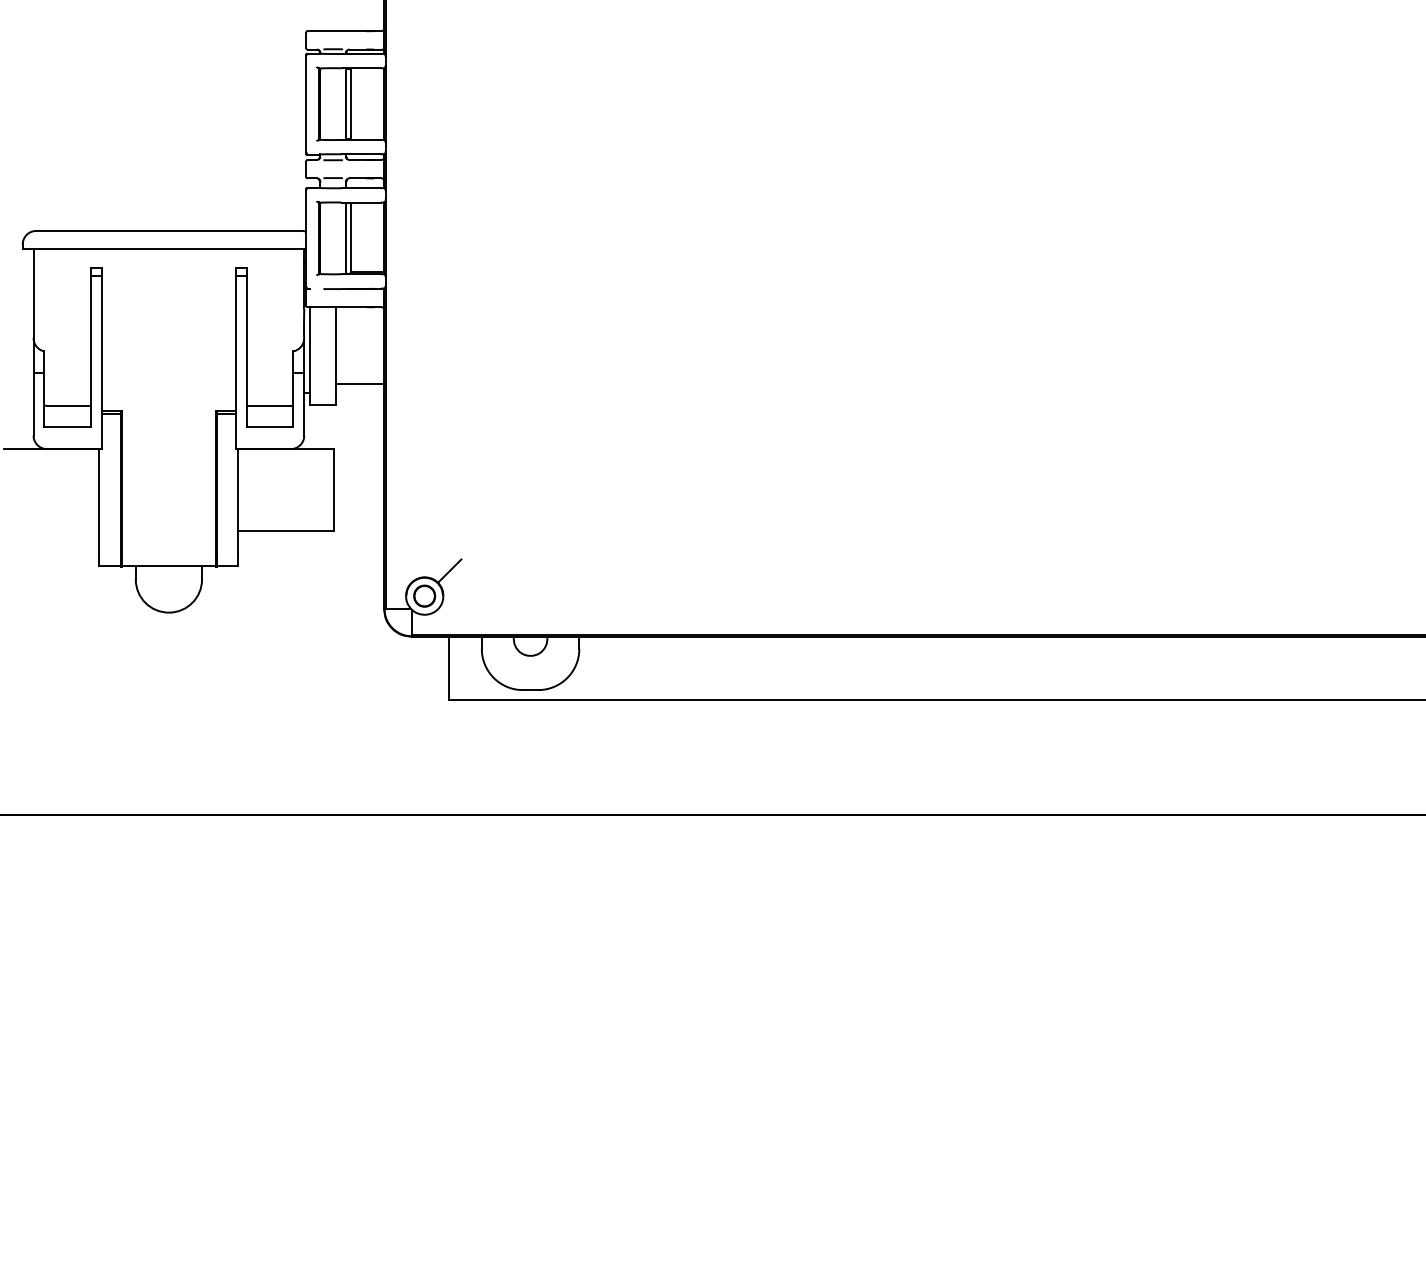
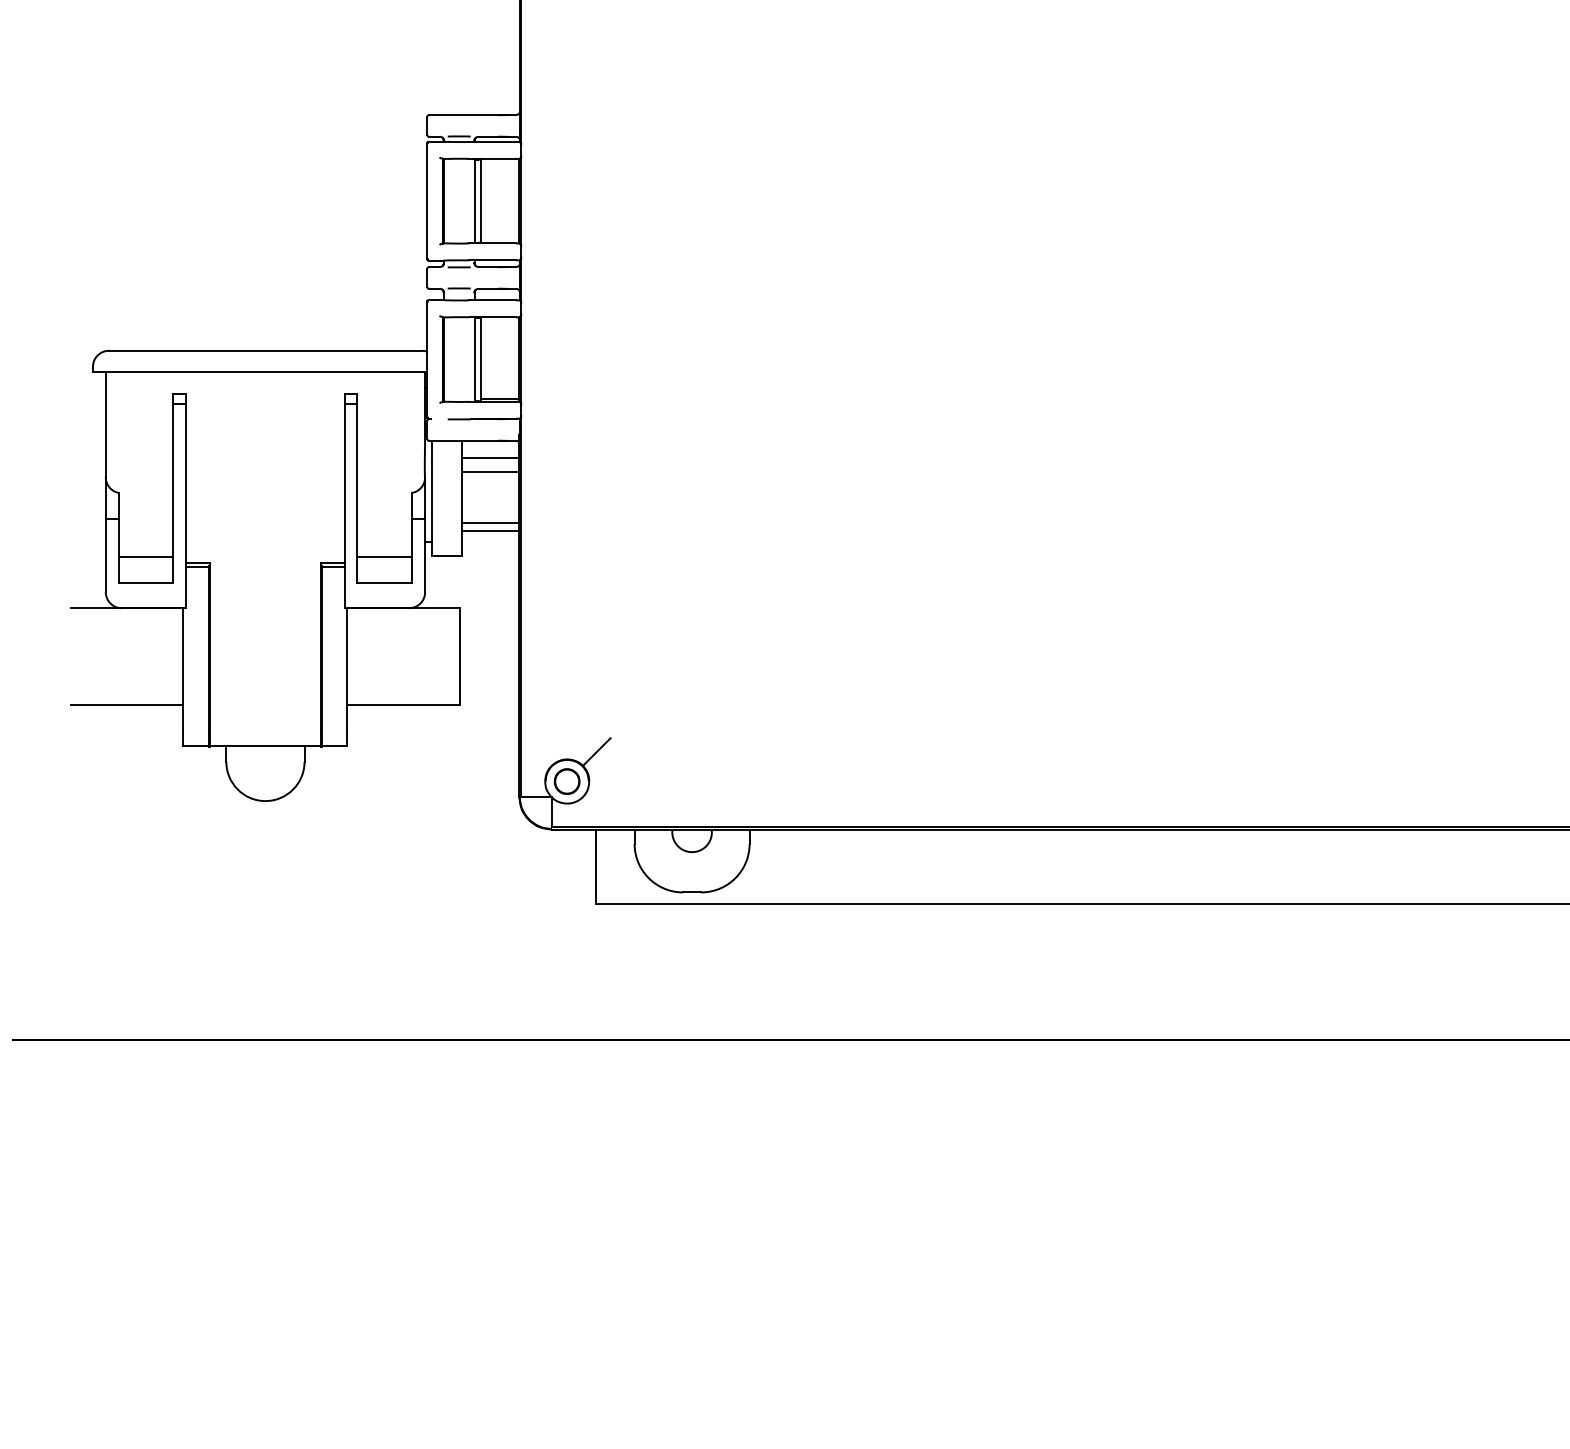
line: (359, 321) -> (490, 457), added
line: (359, 334) -> (490, 472), added
line: (359, 377) -> (490, 523), added
line: (51, 531) -> (126, 705), added

